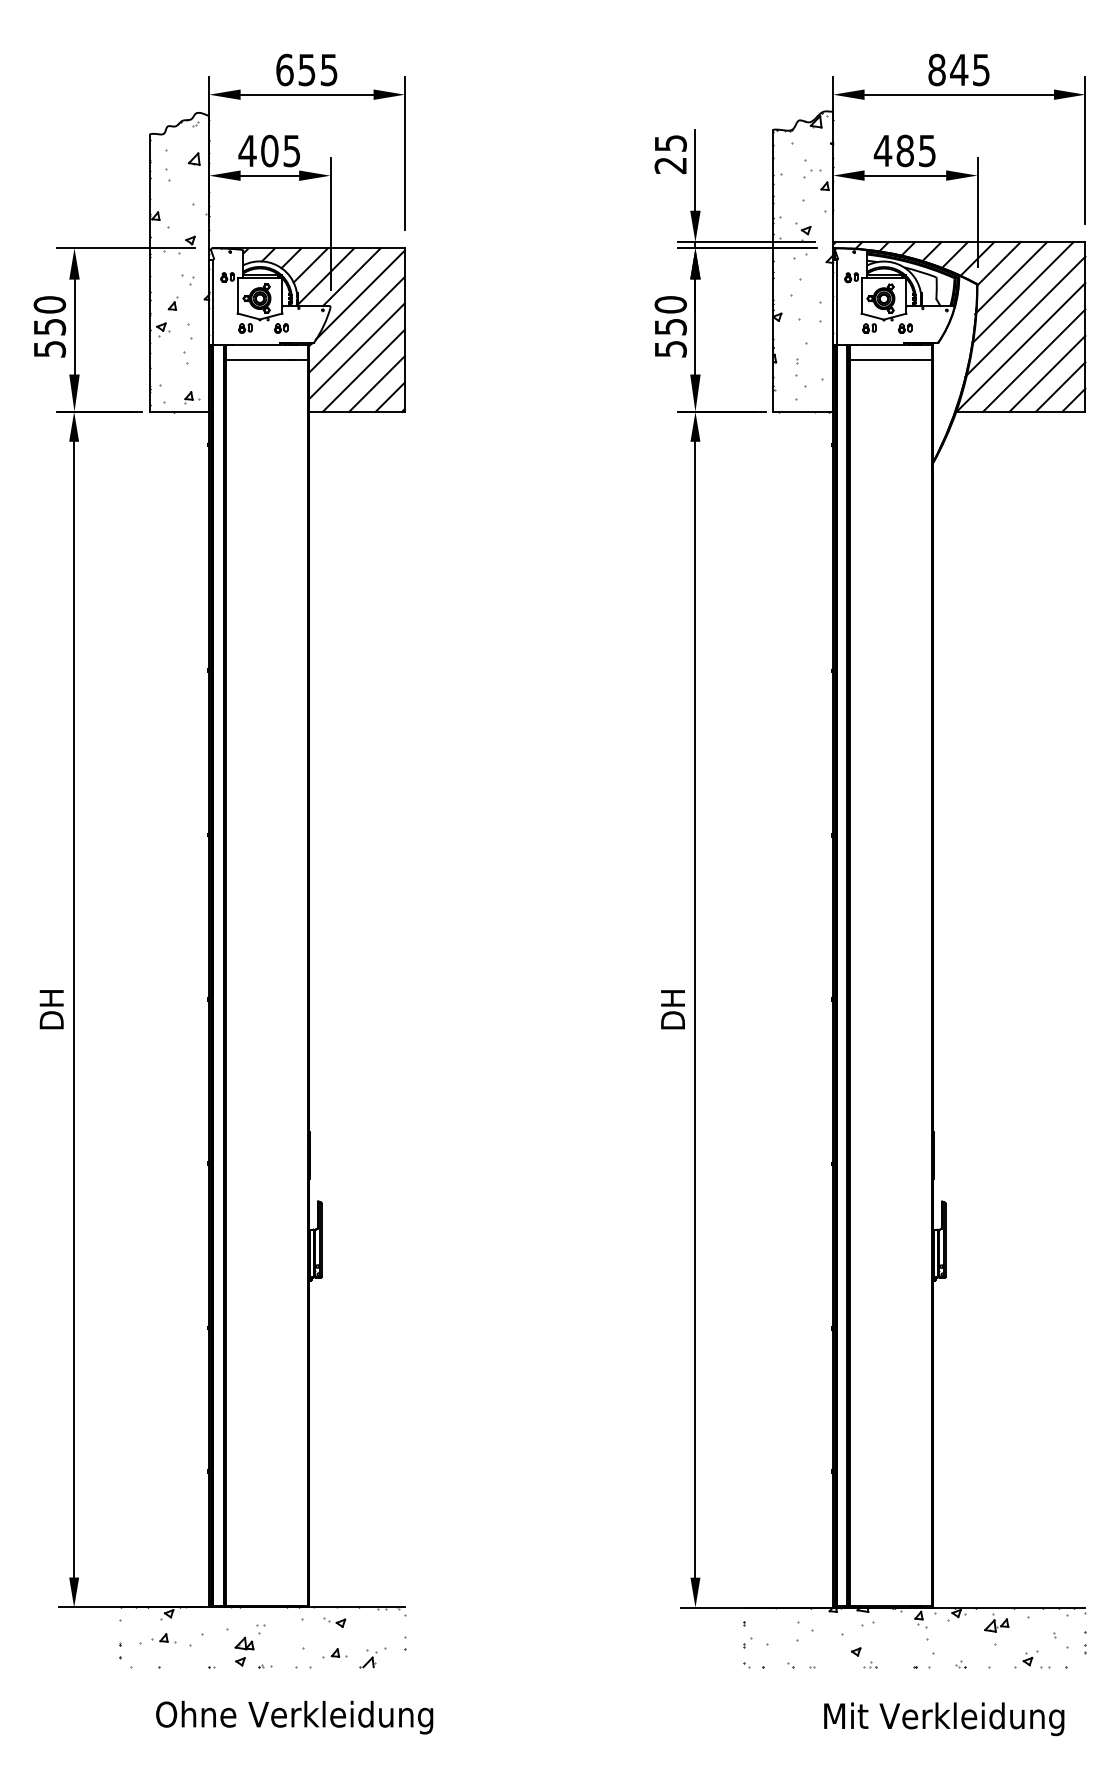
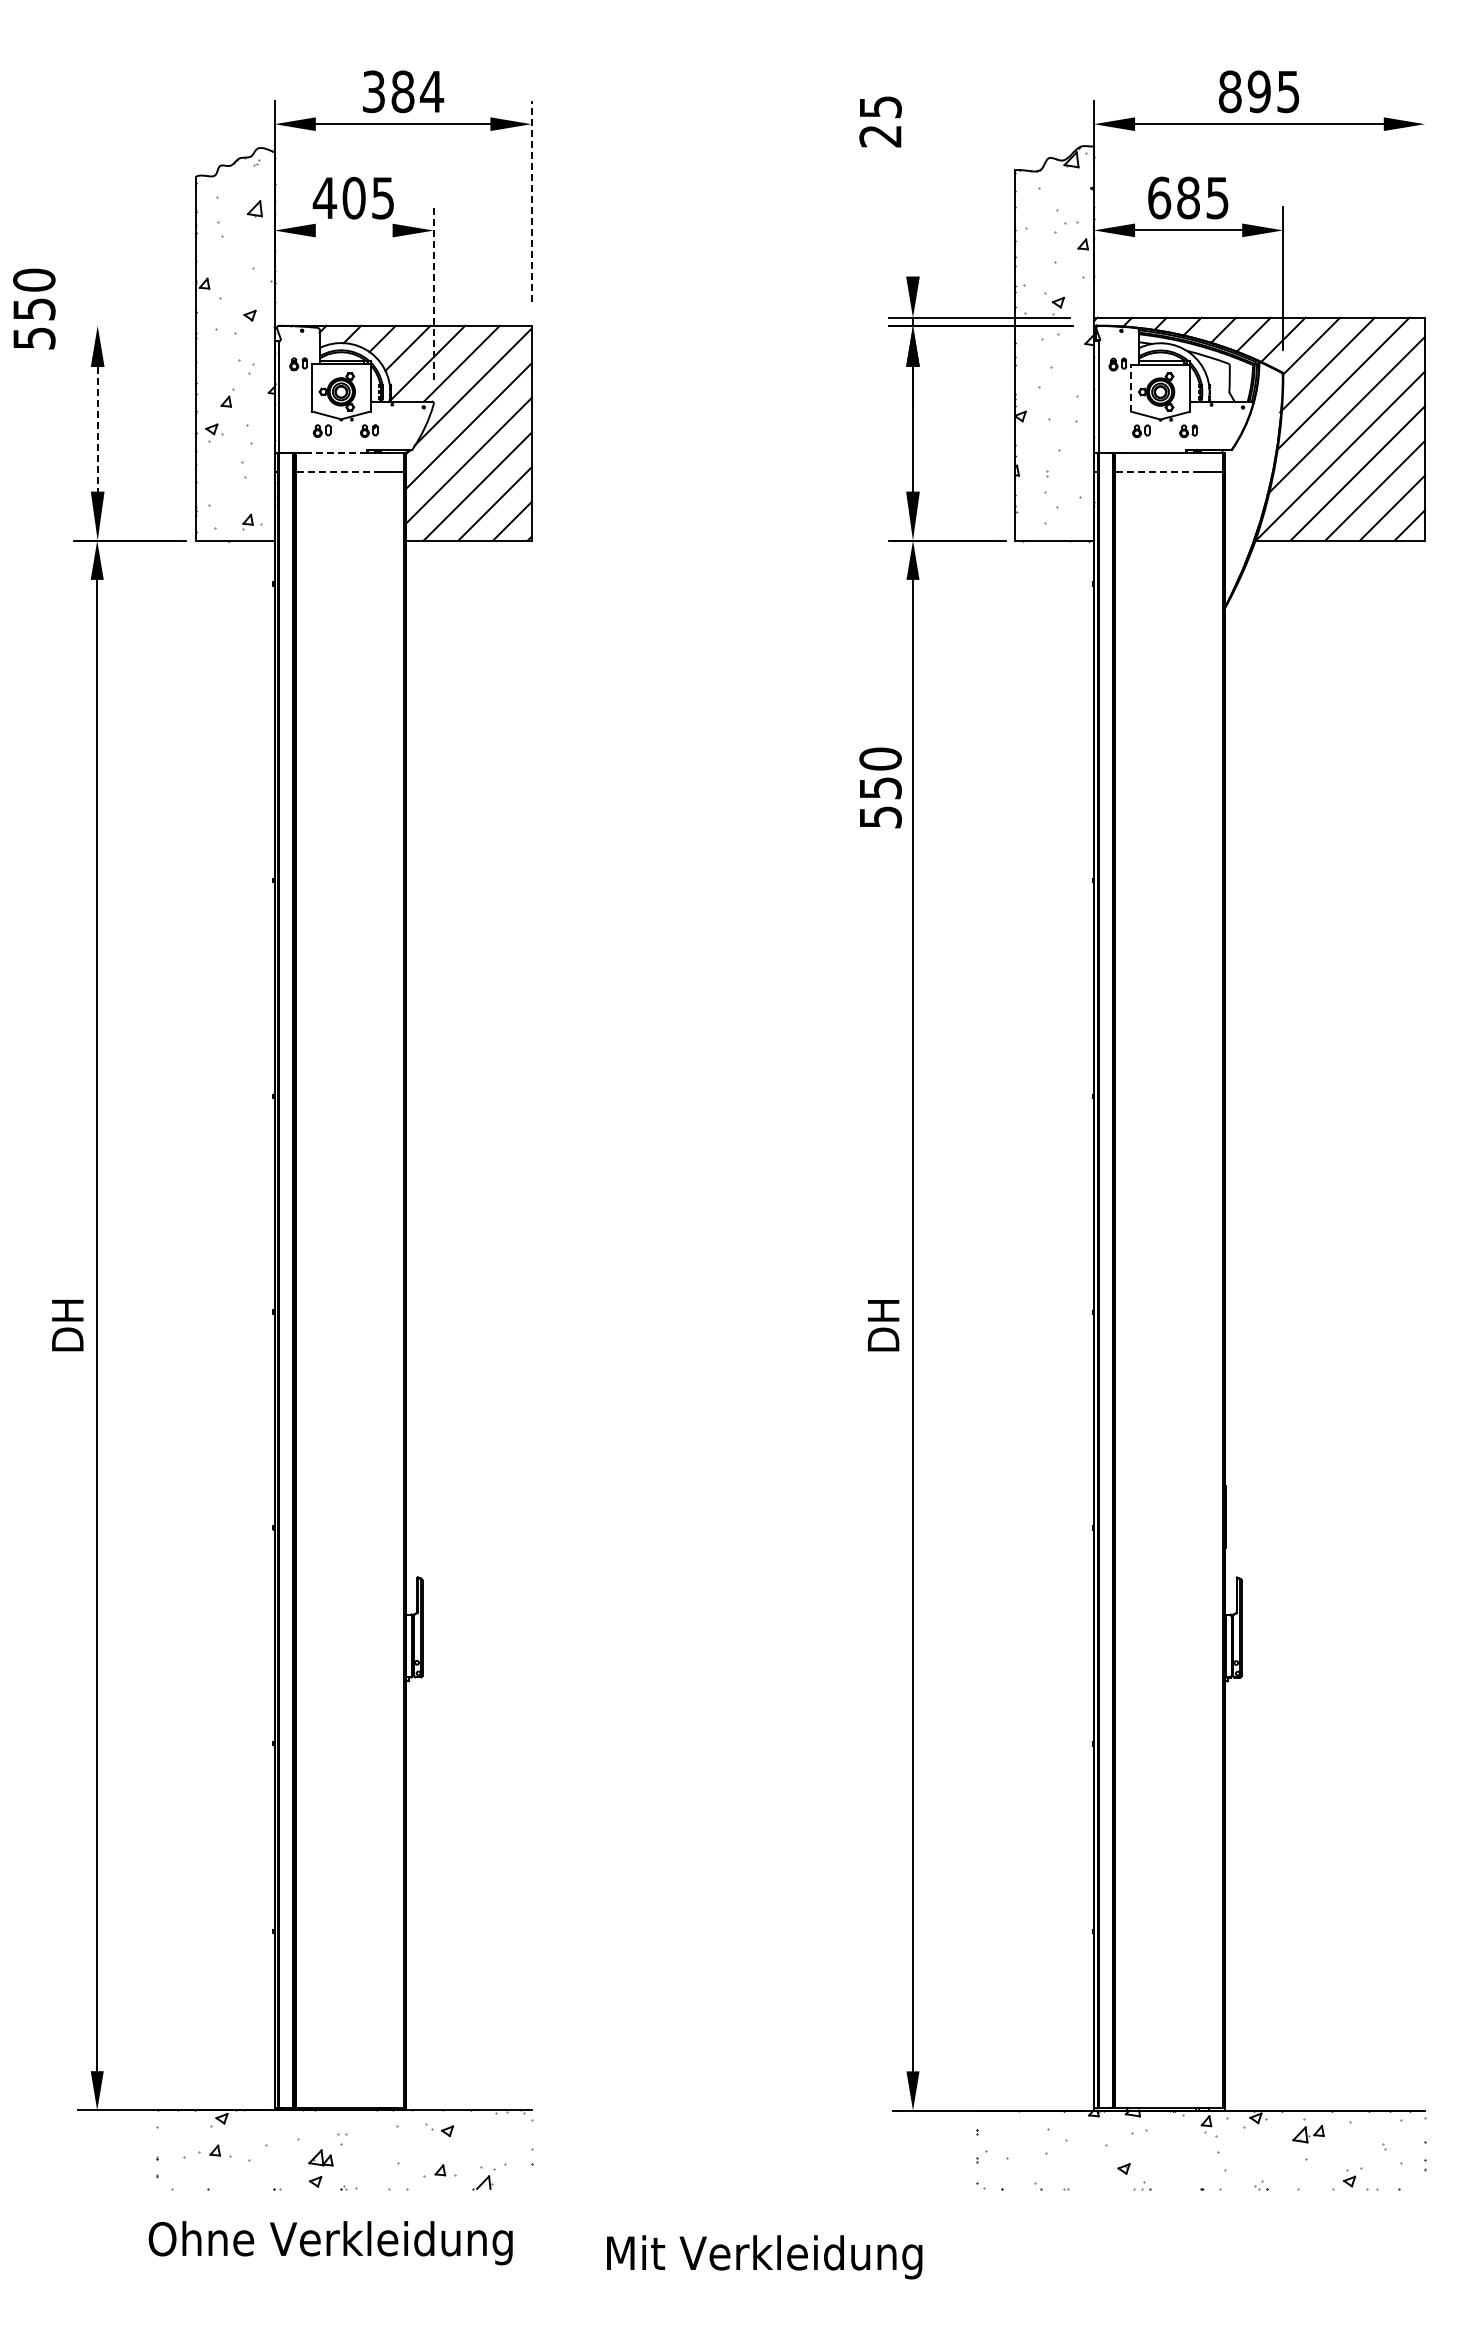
text: (307, 69) -> (403, 91), 655 -> 384
text: (959, 69) -> (1259, 91), 845 -> 895
text: (883, 150) -> (1159, 197), 485 -> 685
line: (1085, 150) -> (1425, 197), removed
line: (404, 153) -> (531, 201), solid -> dashed
text: (670, 154) -> (880, 121), moved
line: (695, 170) -> (912, 223), removed
line: (269, 175) -> (353, 230), removed
line: (330, 223) -> (433, 293), solid -> dashed
line: (125, 248) -> (164, 325), removed
line: (861, 296) -> (1131, 388), solid -> dashed
text: (49, 326) -> (34, 308), moved
text: (670, 326) -> (880, 787), moved
line: (74, 327) -> (97, 429), solid -> dashed
line: (256, 344) -> (336, 452), solid -> dashed
line: (257, 359) -> (338, 472), solid -> dashed
line: (882, 359) -> (1158, 472), solid -> dashed
text: (294, 1717) -> (330, 2243), moved
text: (944, 1719) -> (764, 2257), moved

